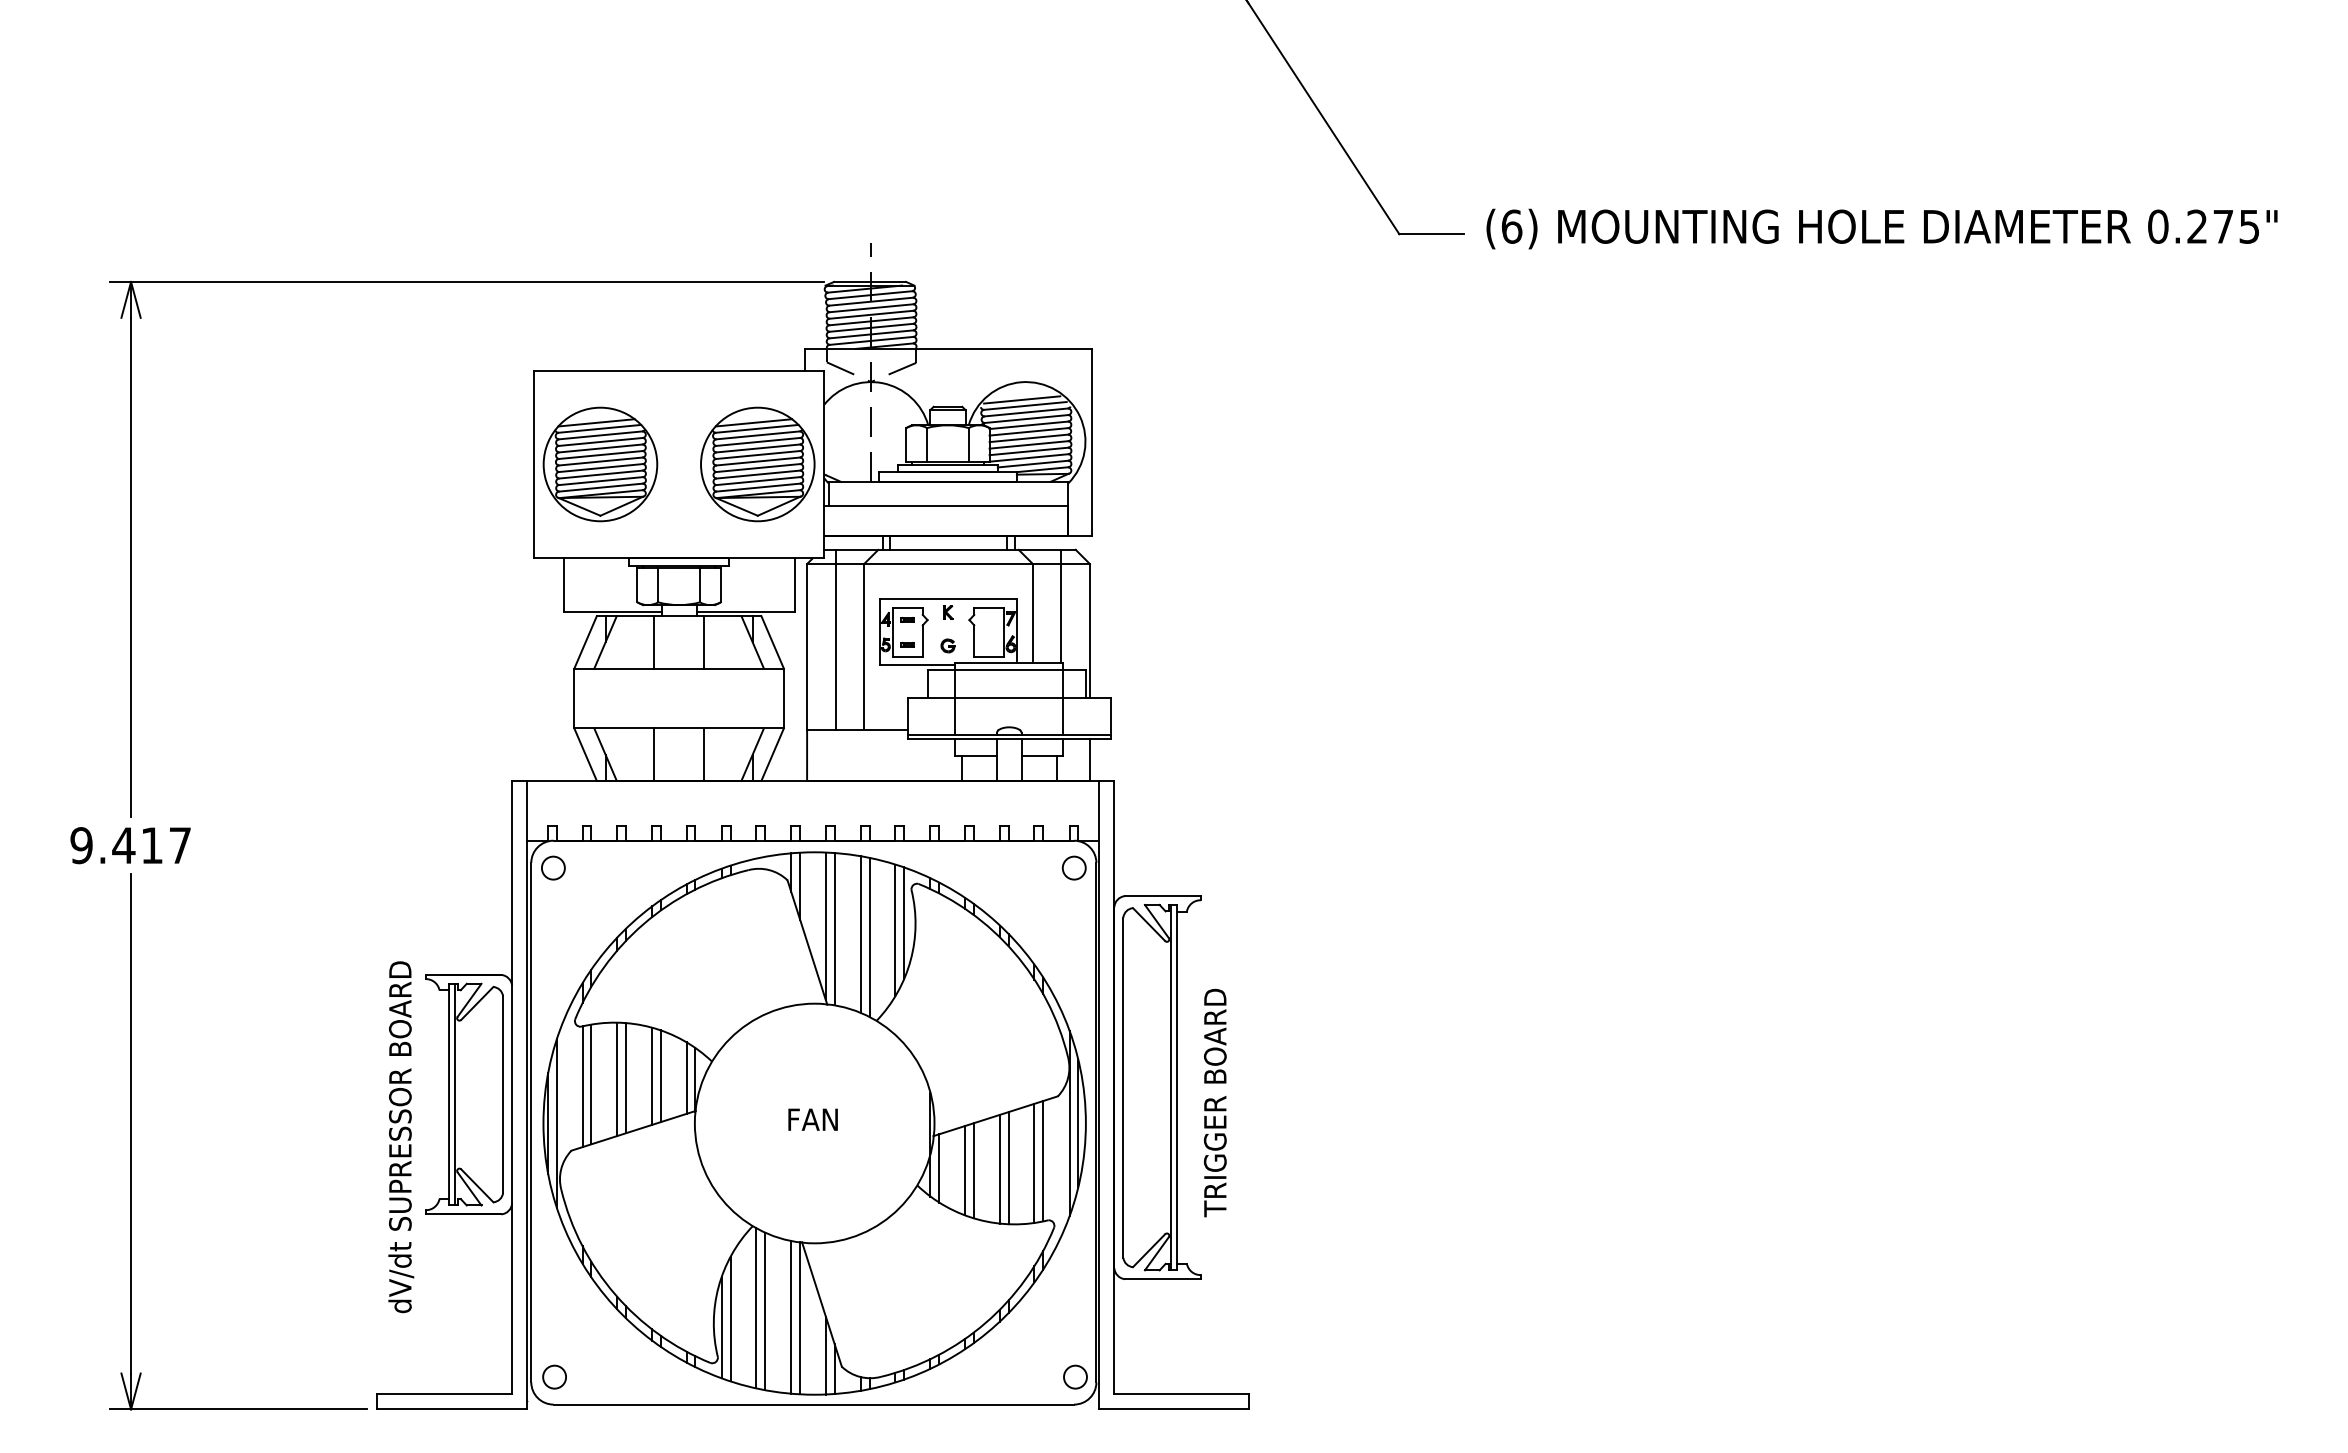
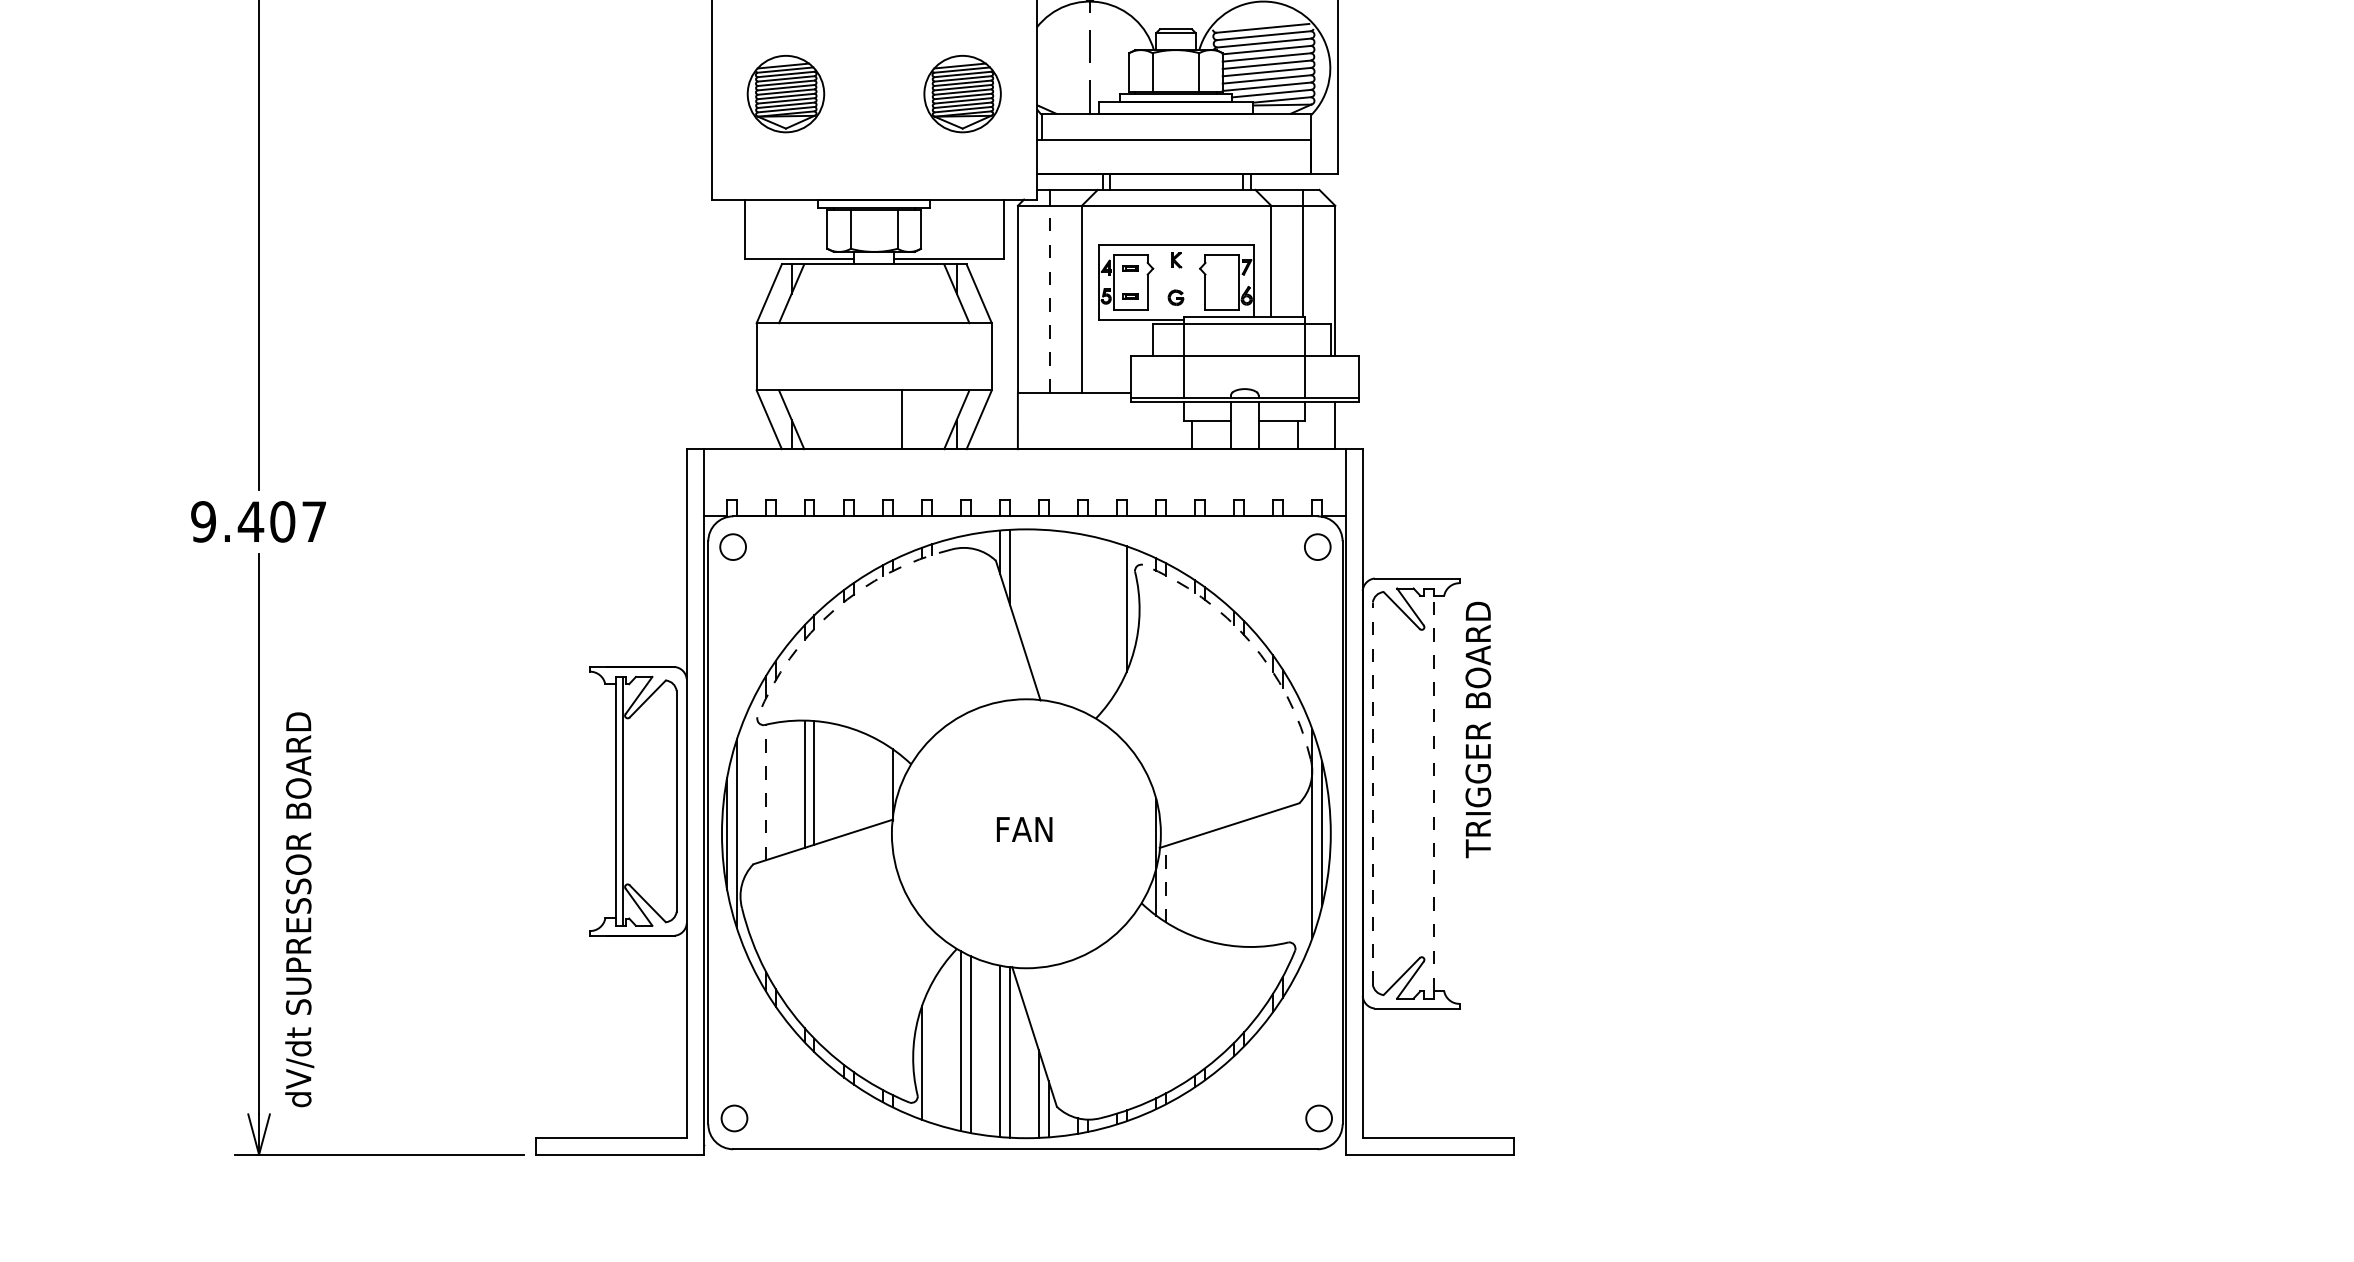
line: (1022, 399) -> (1259, 21), removed
part: (600, 464) -> (785, 94), size x0.6
part: (757, 464) -> (962, 94), size x0.6
line: (653, 642) -> (845, 293), removed
line: (704, 642) -> (902, 293), removed
line: (835, 646) -> (1049, 298), solid -> dashed
line: (653, 754) -> (845, 419), removed
text: (152, 845) -> (283, 521), 9.417 -> 9.407
arc: (643, 924) -> (834, 610), solid -> dashed
line: (825, 926) -> (1038, 612), removed
line: (834, 929) -> (1048, 616), removed
line: (895, 930) -> (1117, 617), removed
line: (860, 934) -> (1077, 621), removed
line: (869, 937) -> (1087, 624), removed
arc: (1014, 952) -> (1250, 641), solid -> dashed
line: (652, 1075) -> (844, 779), removed
line: (660, 1076) -> (853, 781), removed
line: (686, 1077) -> (882, 782), removed
line: (591, 1084) -> (775, 789), removed
line: (582, 1086) -> (765, 792), solid -> dashed
line: (1123, 1087) -> (1373, 793), solid -> dashed
line: (1171, 1087) -> (1426, 793), removed
line: (1177, 1087) -> (1433, 793), solid -> dashed
text: (1215, 1102) -> (1478, 729), moved
text: (401, 1137) -> (299, 910), moved
line: (1043, 1161) -> (1283, 876), removed
line: (1034, 1162) -> (1273, 877), removed
line: (939, 1167) -> (1166, 883), solid -> dashed
line: (1000, 1168) -> (1234, 884), removed
line: (1008, 1168) -> (1243, 884), removed
line: (964, 1170) -> (1194, 886), removed
line: (973, 1170) -> (1204, 886), removed
line: (730, 1318) -> (931, 1052), removed

